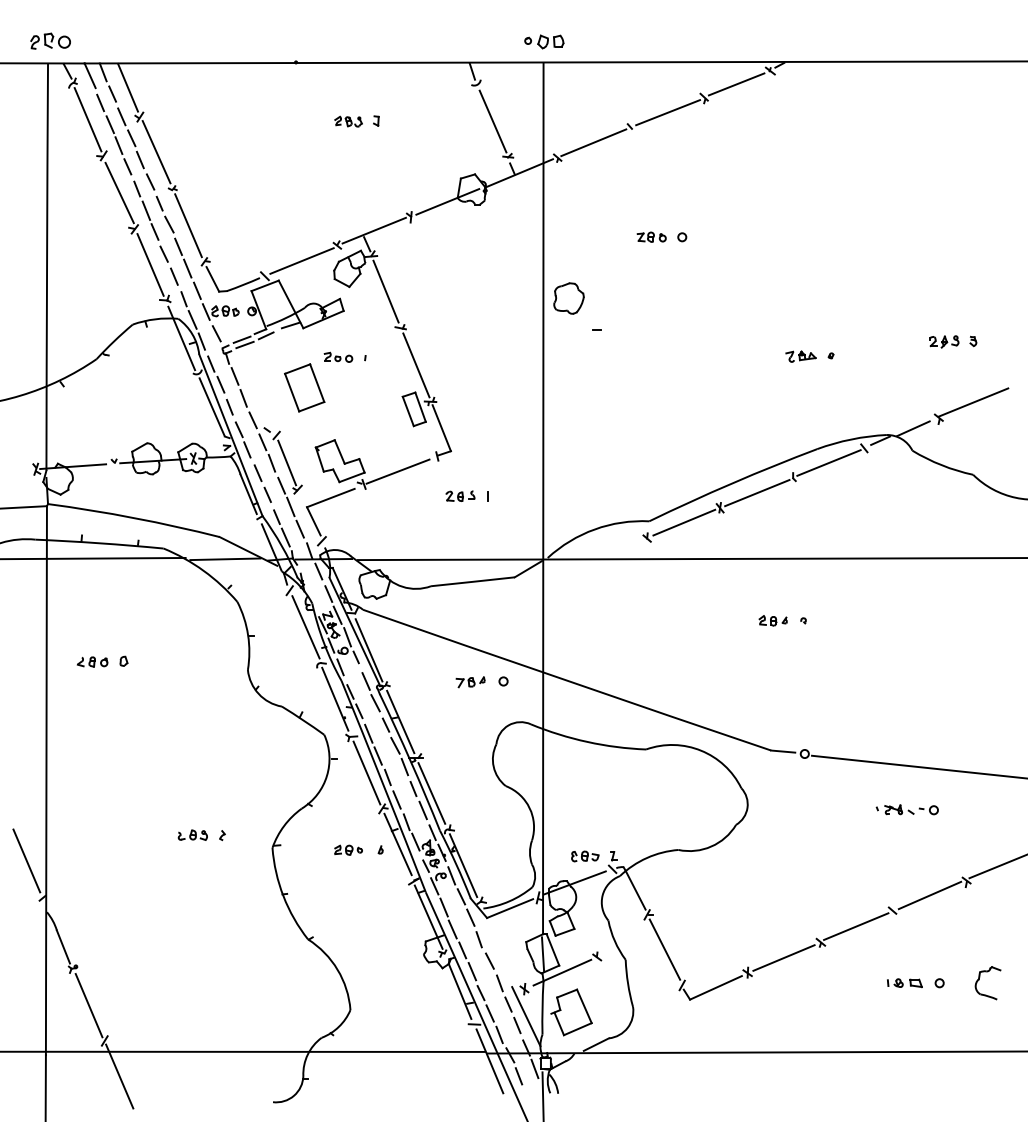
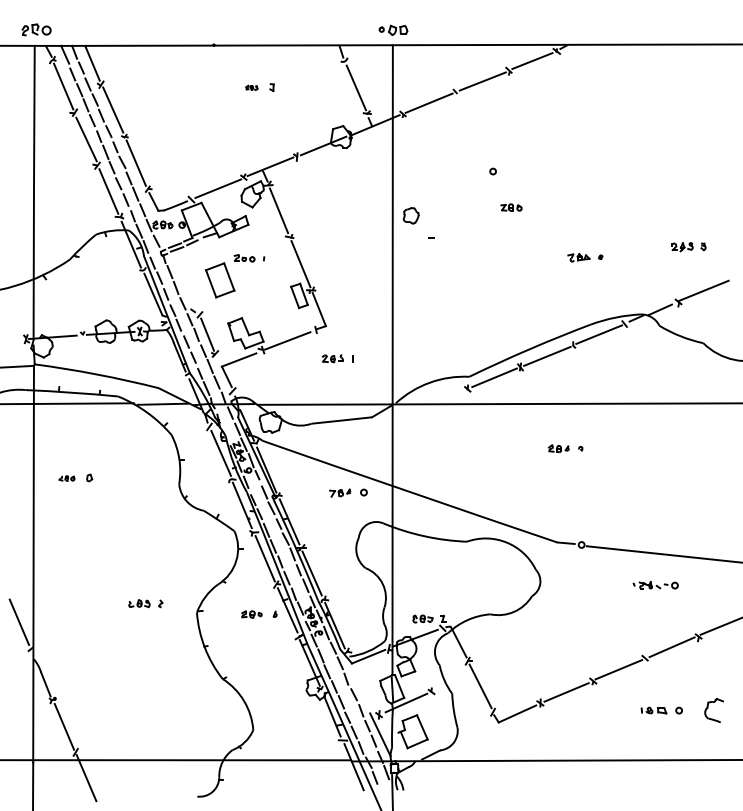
part: (348, 121) -> (251, 87), size x0.6
part: (651, 236) -> (511, 207), moved
part: (568, 298) -> (410, 215), size x0.7
part: (92, 661) -> (66, 478), size x0.7

